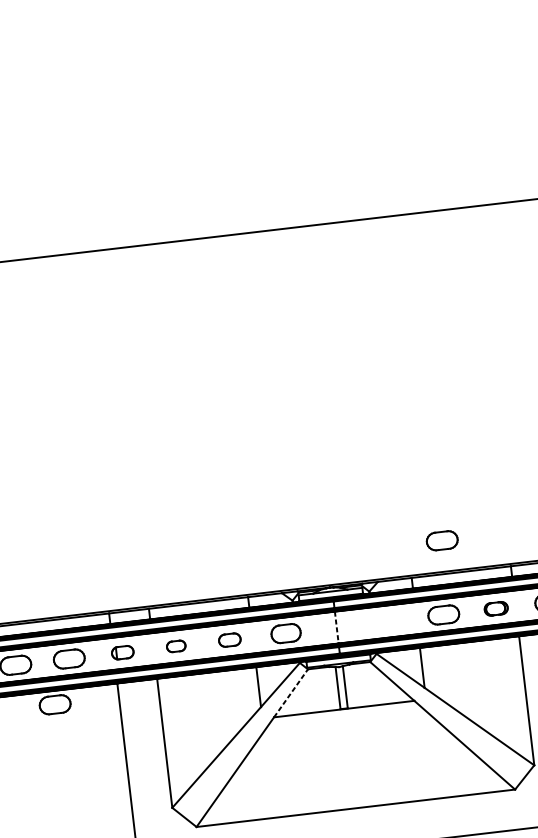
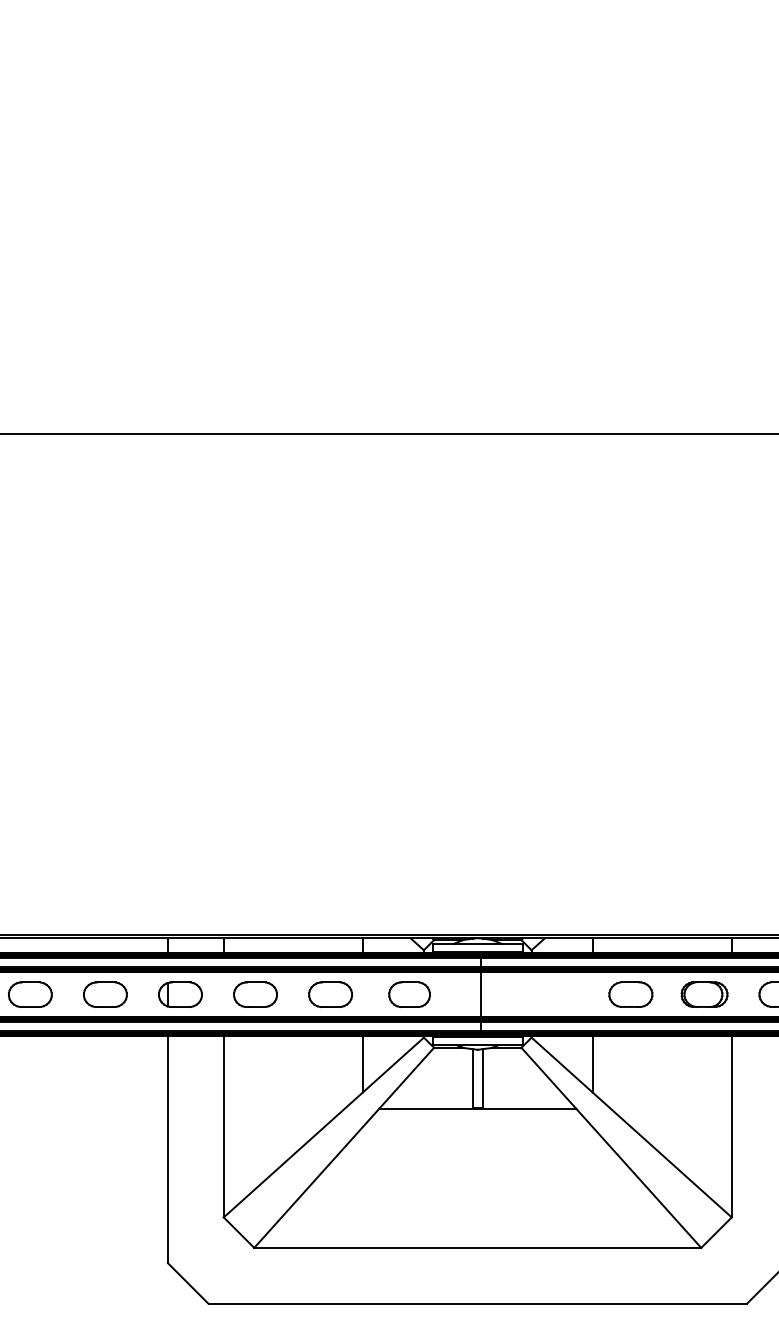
part: (441, 540) -> (640, 891), removed
part: (496, 608) -> (704, 994), size x1.43
line: (336, 628) -> (480, 995), dashed -> solid
part: (229, 640) -> (330, 994), size x1.43
part: (176, 646) -> (255, 994), size x1.67
part: (122, 652) -> (180, 994), size x1.43
line: (290, 693) -> (406, 1078), dashed -> solid
part: (55, 704) -> (78, 1055), removed

